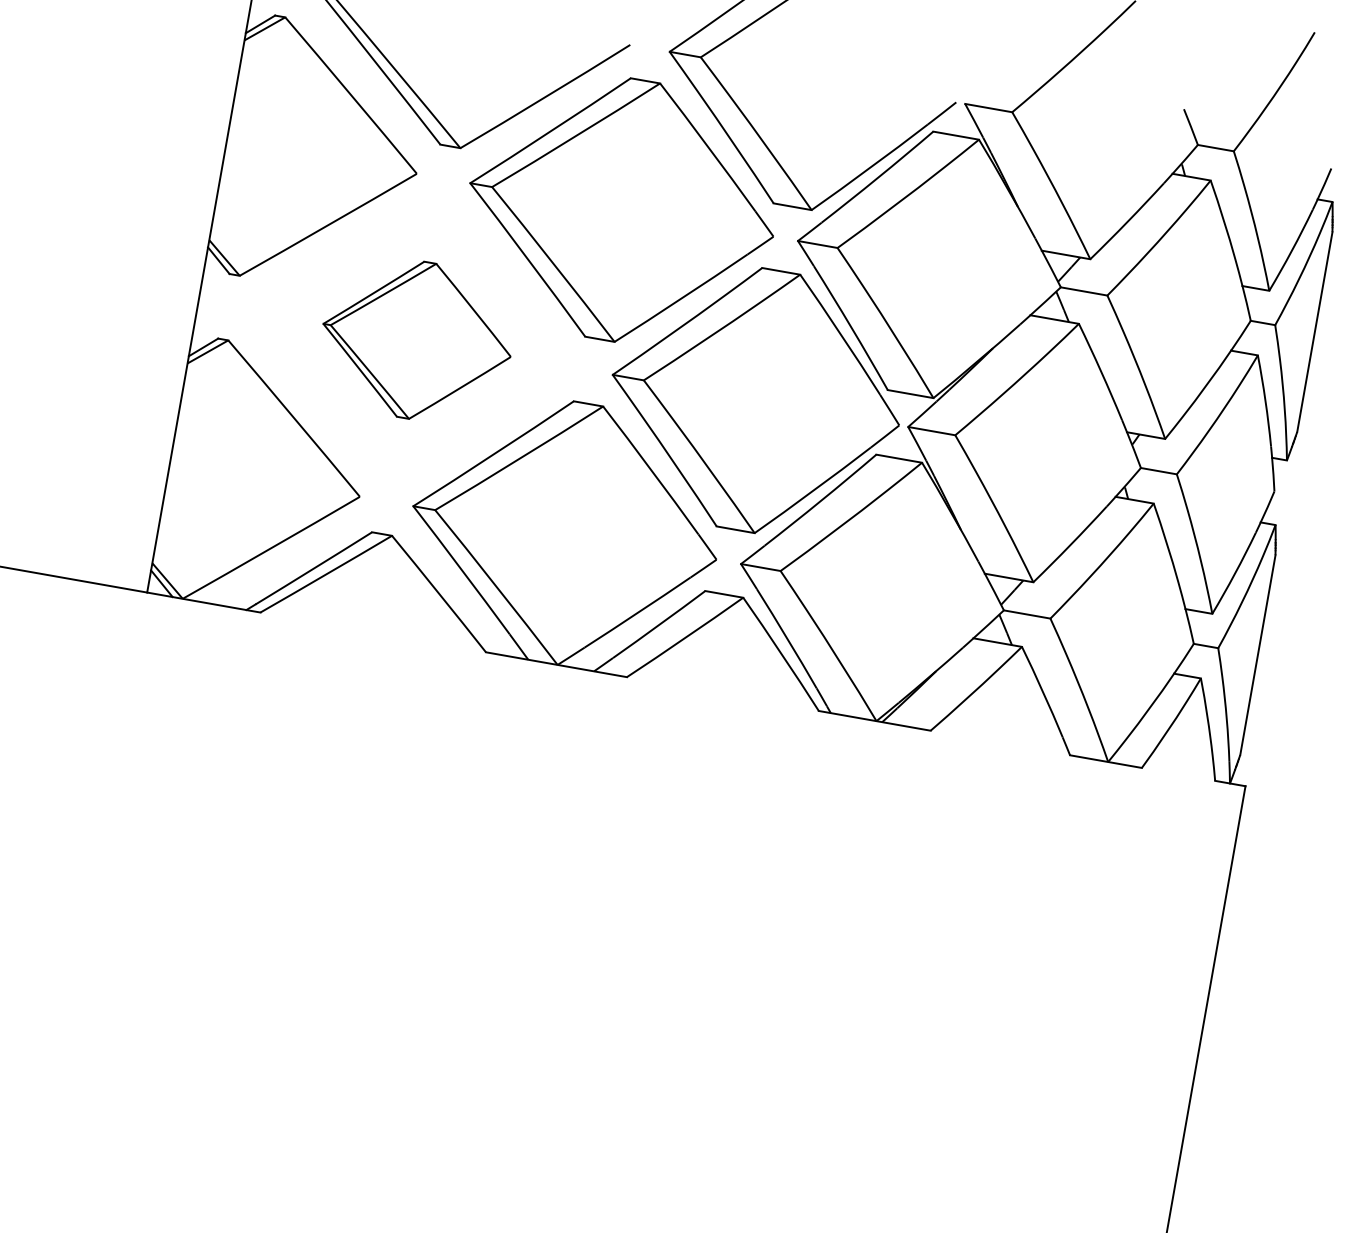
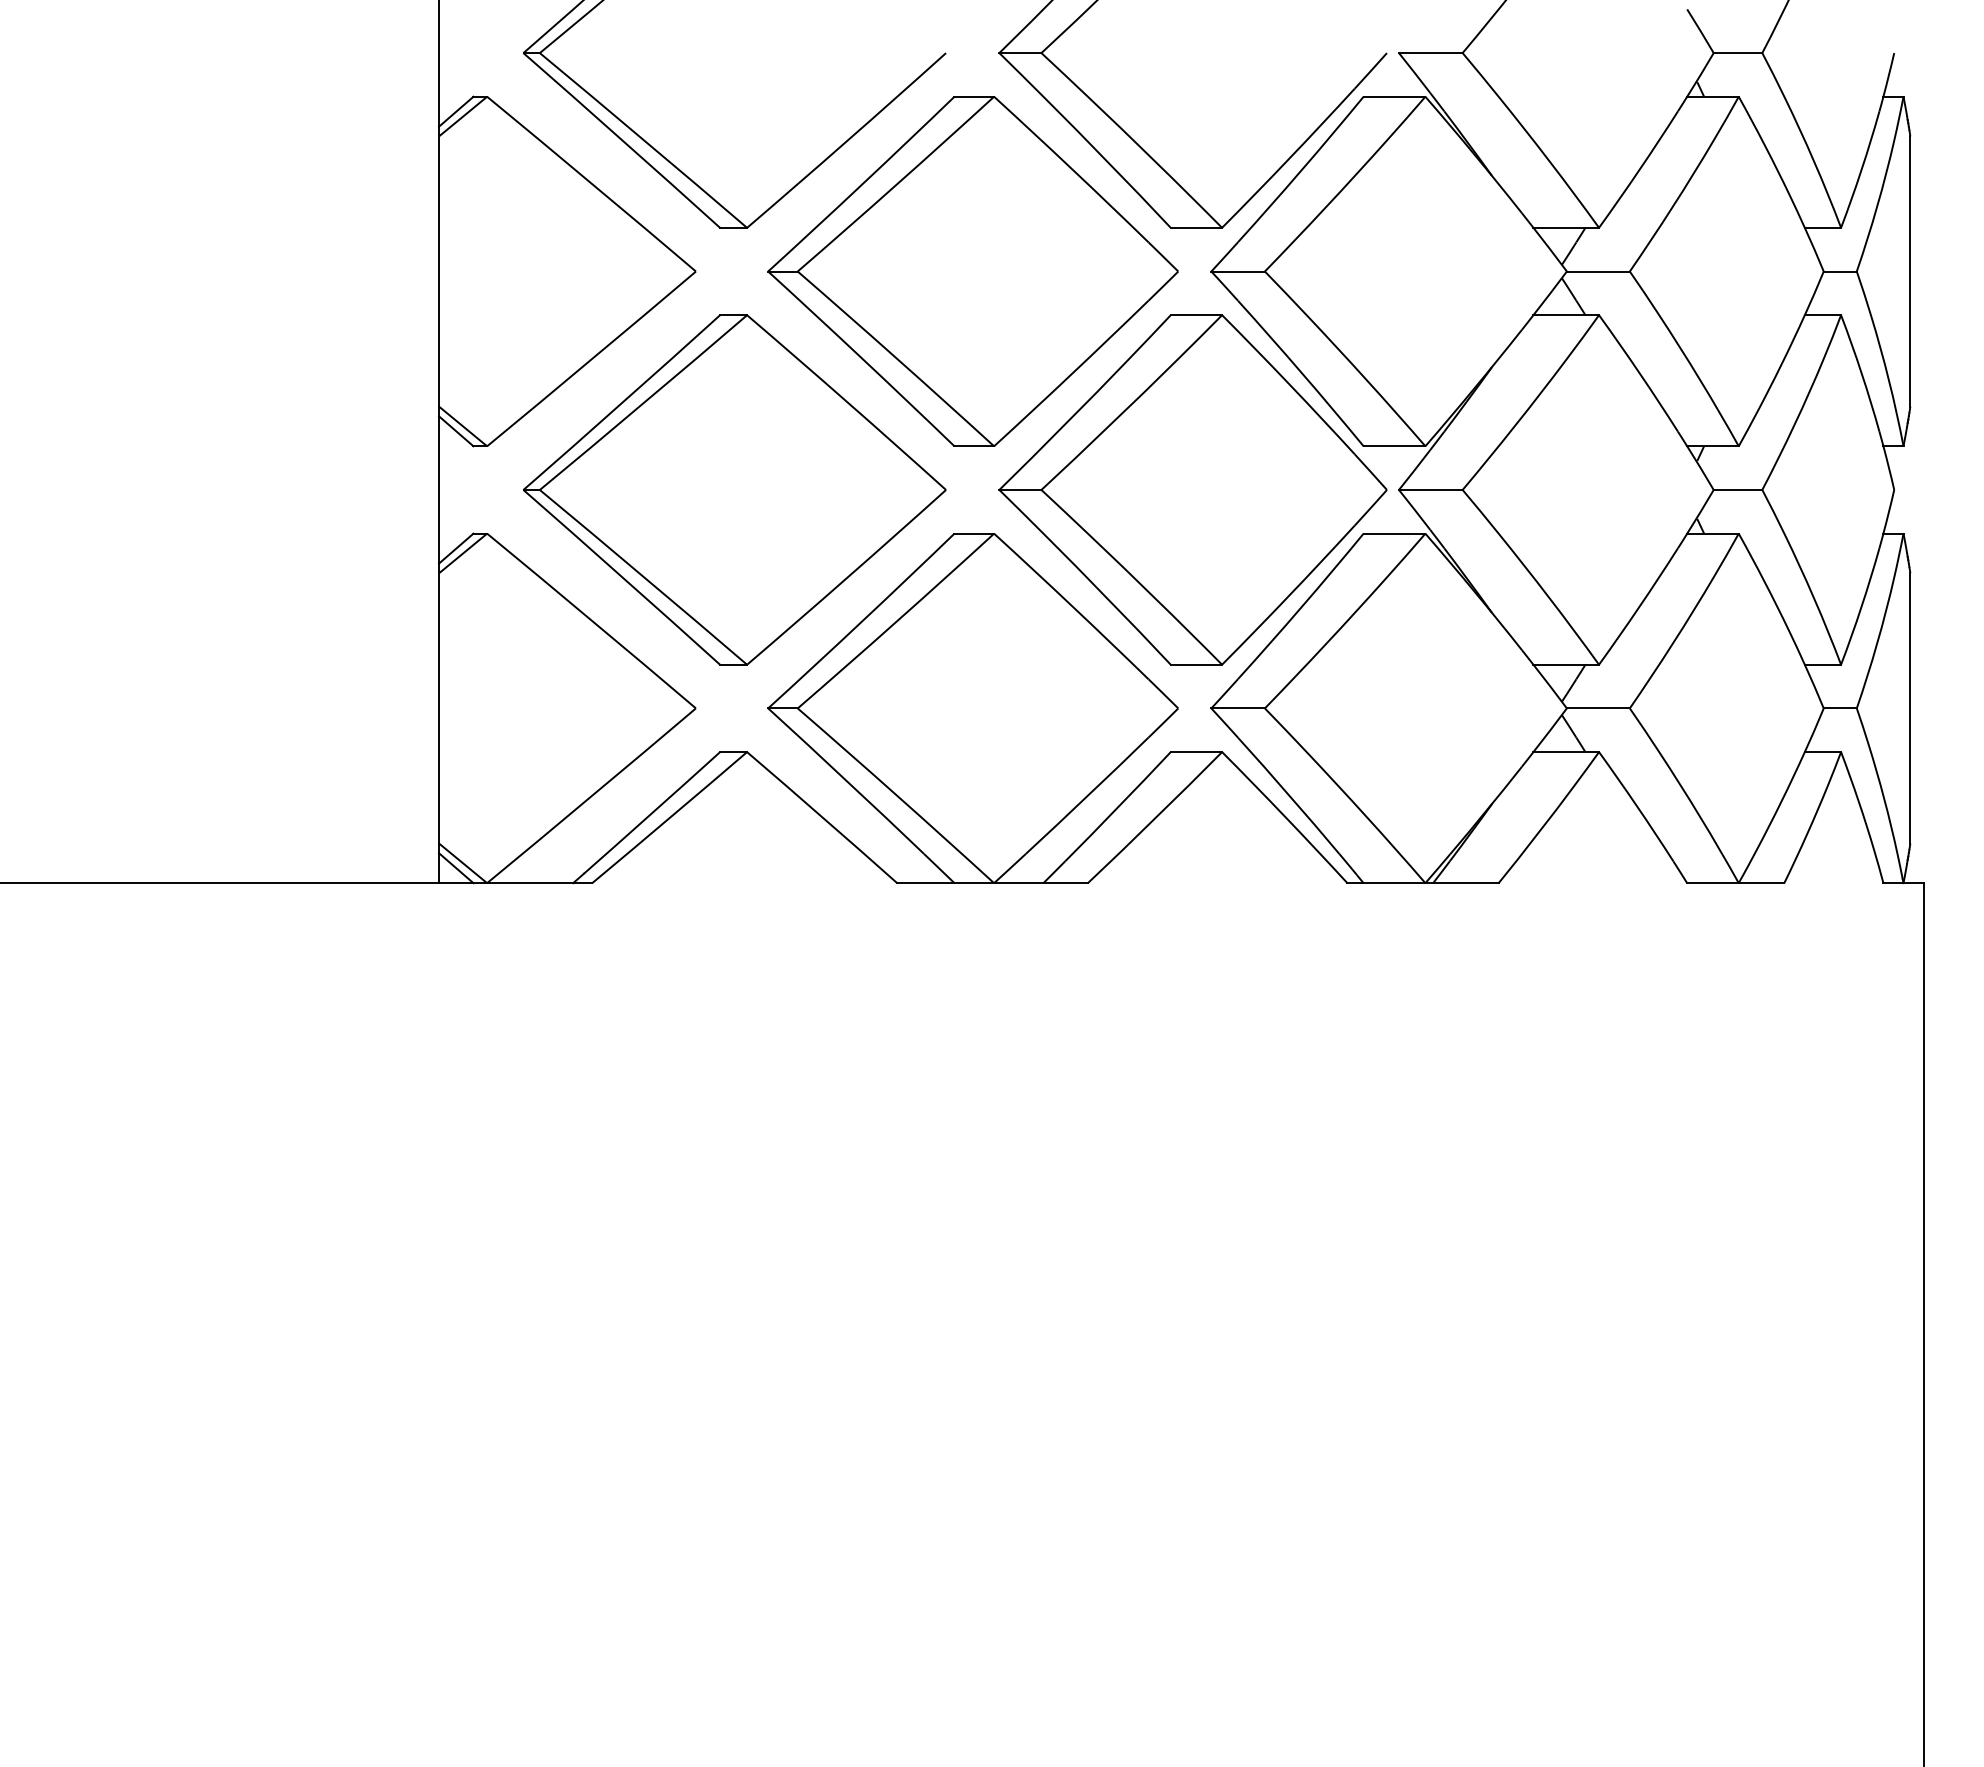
part: (416, 340) -> (734, 489), size x1.67

